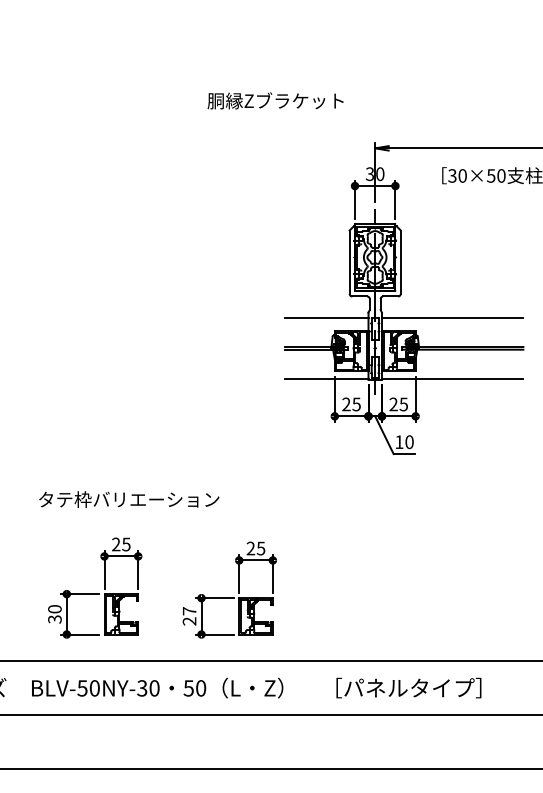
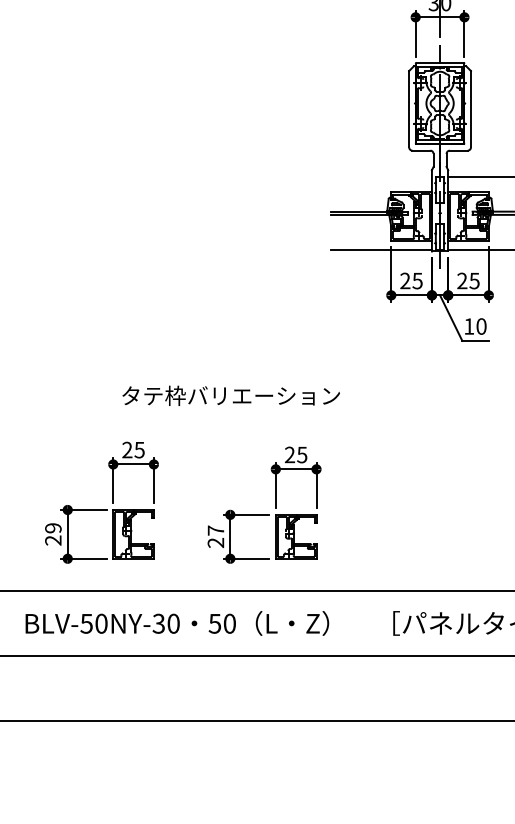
line: (326, 318) -> (381, 177), removed
text: (129, 499) -> (231, 395), moved
text: (54, 614) -> (52, 534), 30 -> 29

